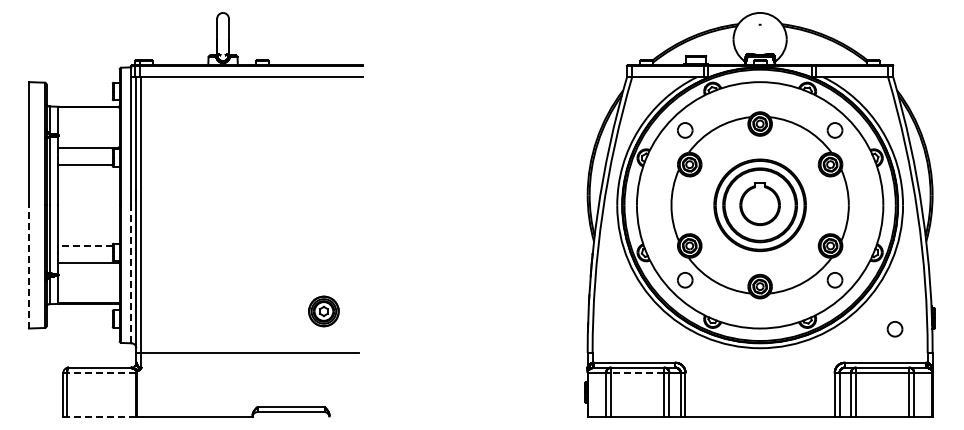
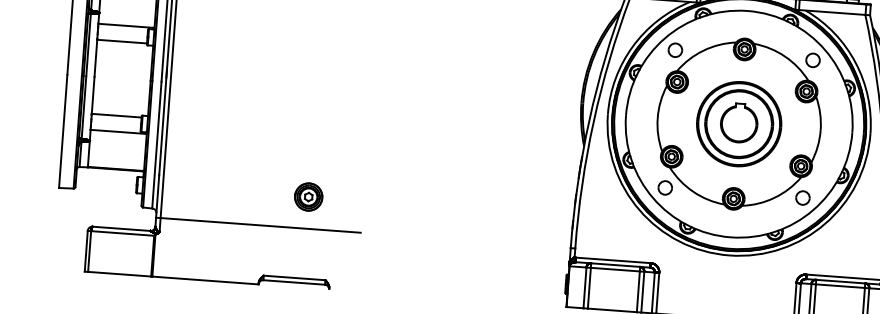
line: (85, 245) -> (116, 115), dashed -> solid
line: (28, 266) -> (62, 131), dashed -> solid
line: (131, 274) -> (156, 145), dashed -> solid
part: (323, 311) -> (308, 197), moved
part: (894, 329) -> (854, 247), removed
line: (100, 372) -> (121, 233), dashed -> solid
line: (637, 372) -> (615, 269), dashed -> solid
line: (100, 417) -> (118, 274), dashed -> solid

